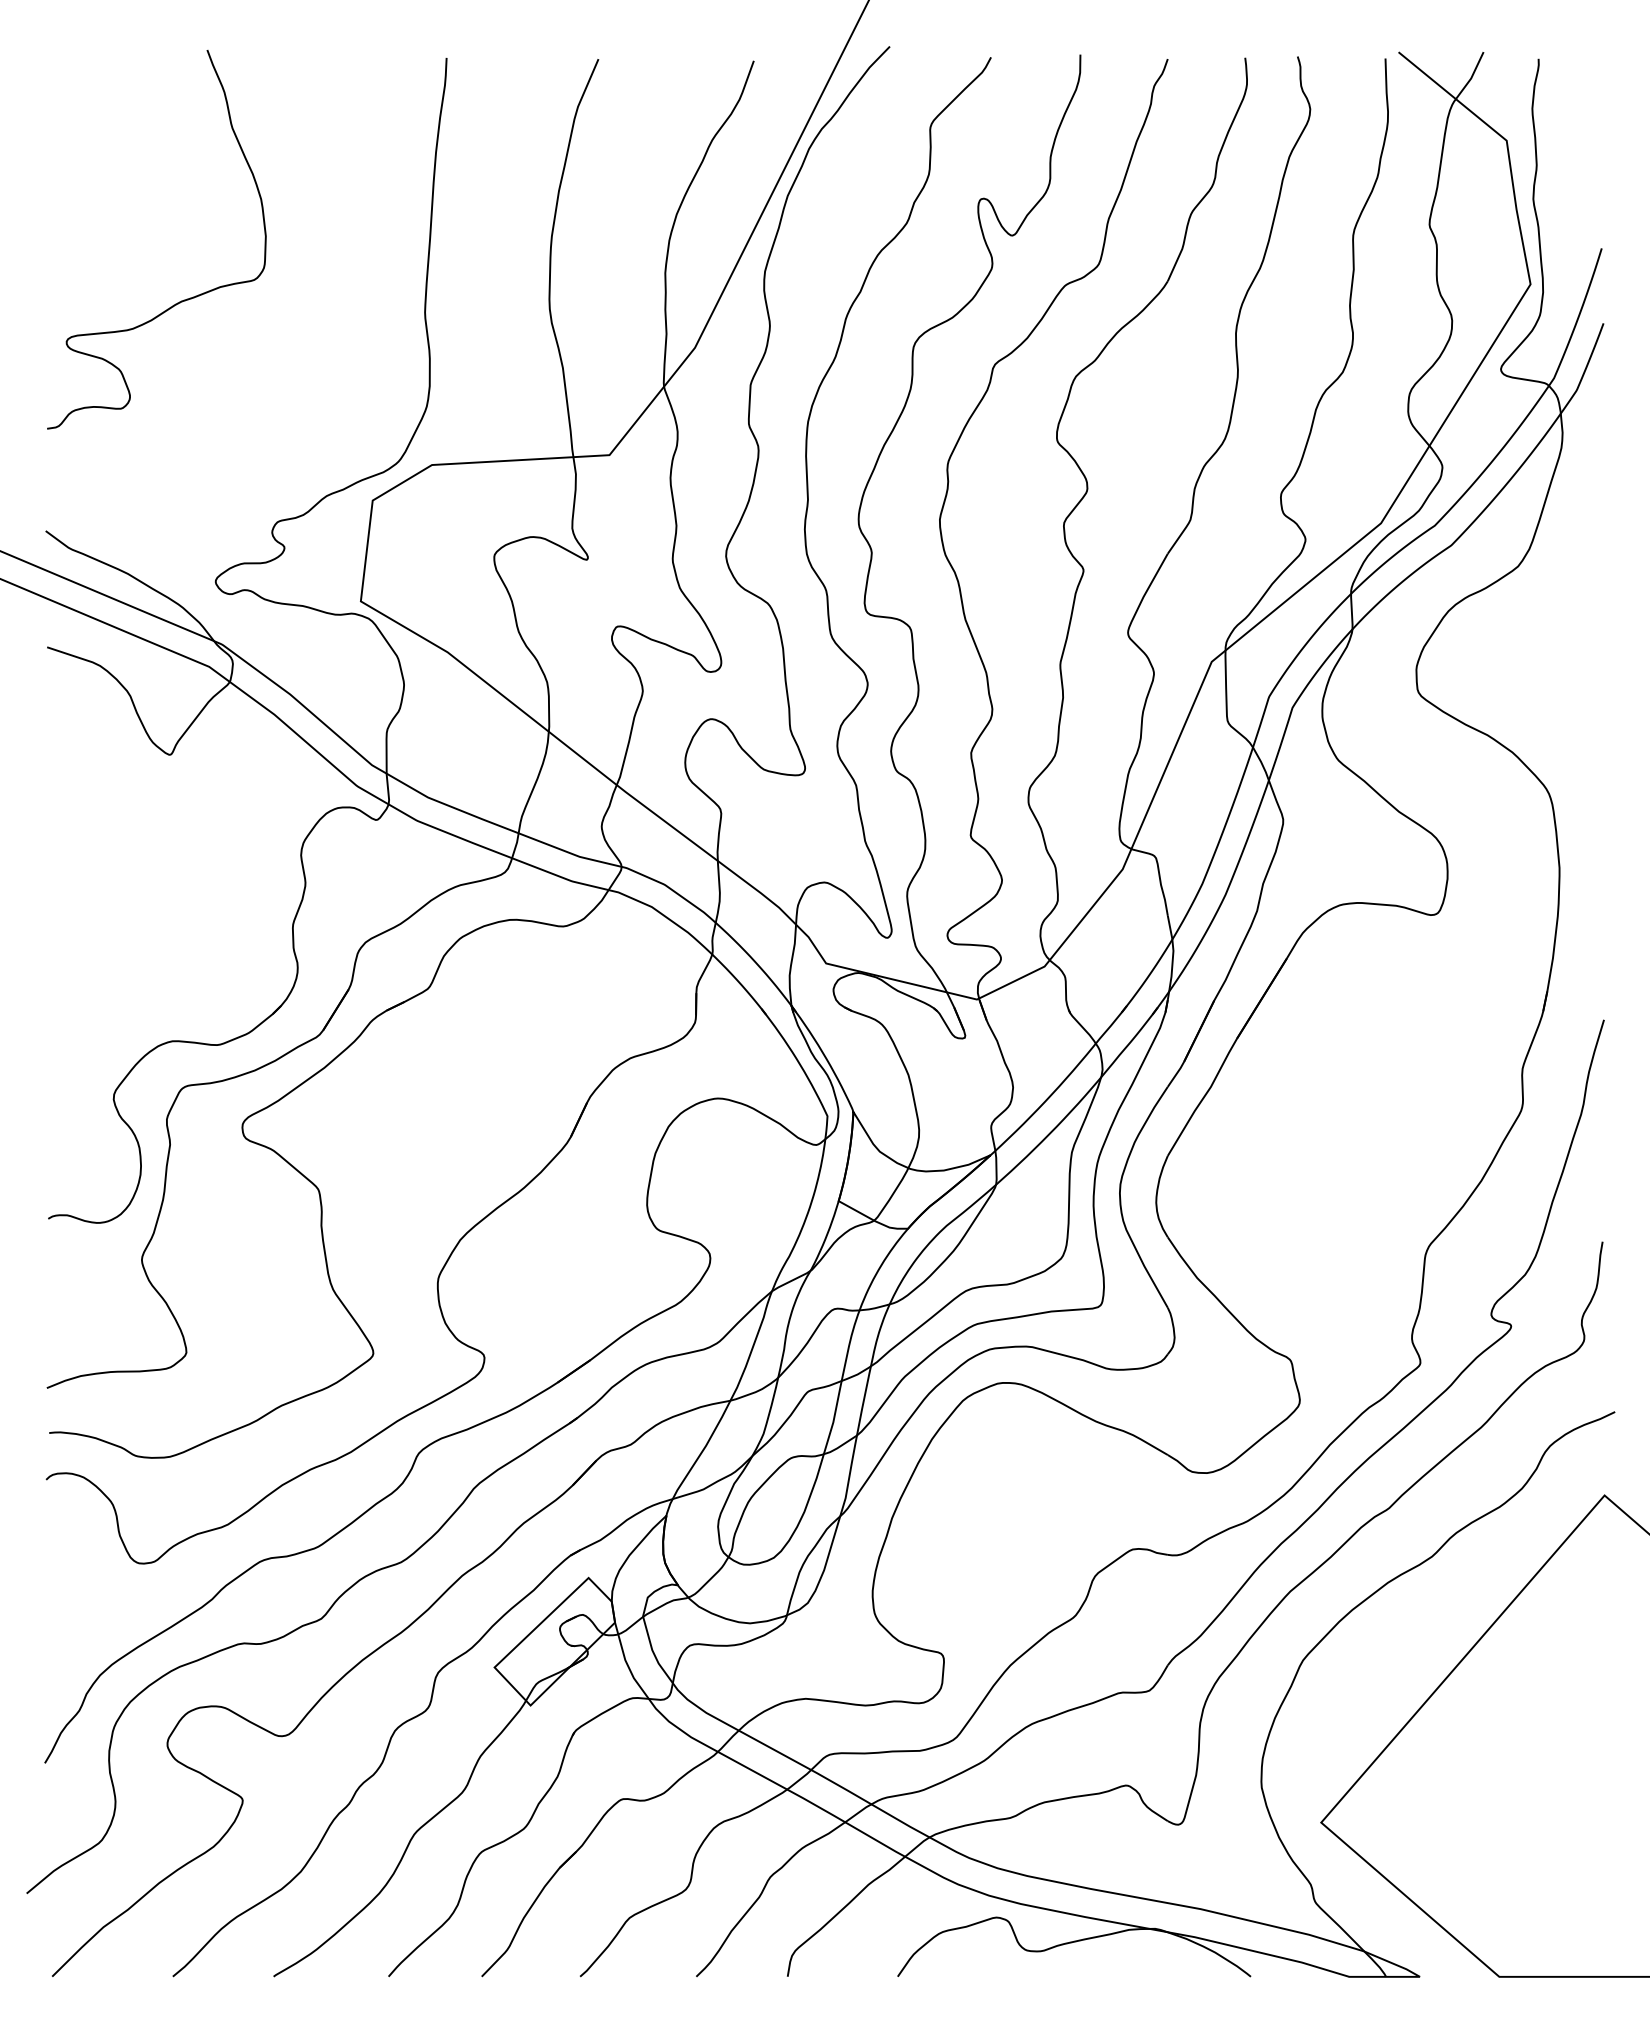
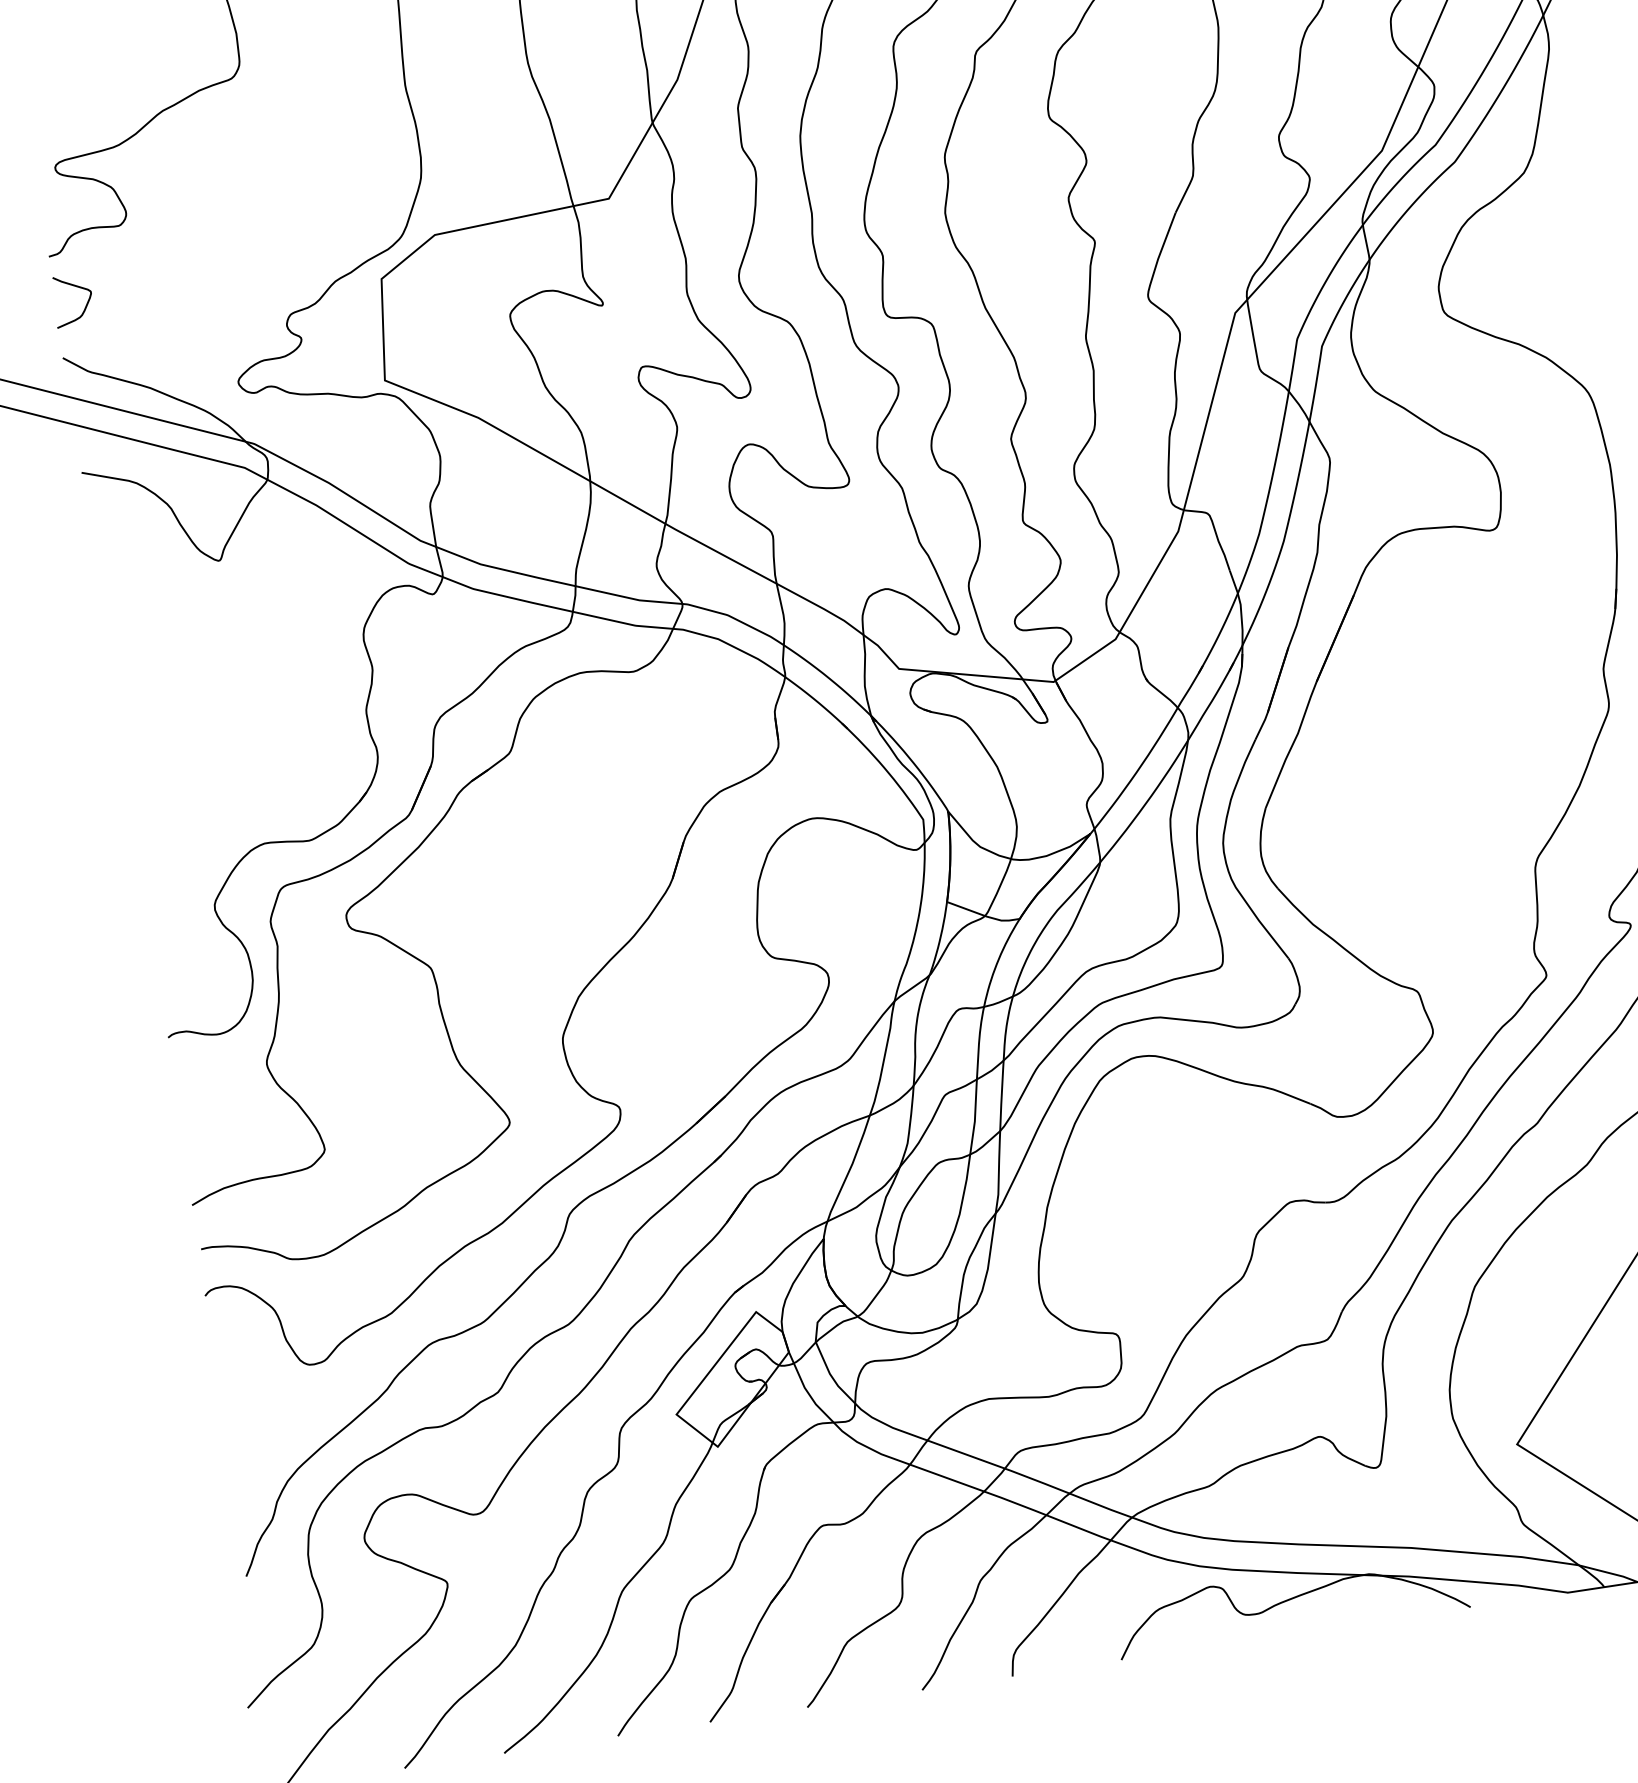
curve: (70, 463) -> (77, 287), added

